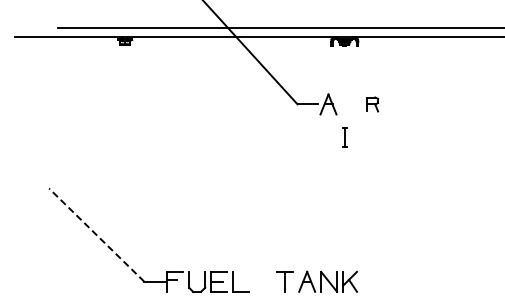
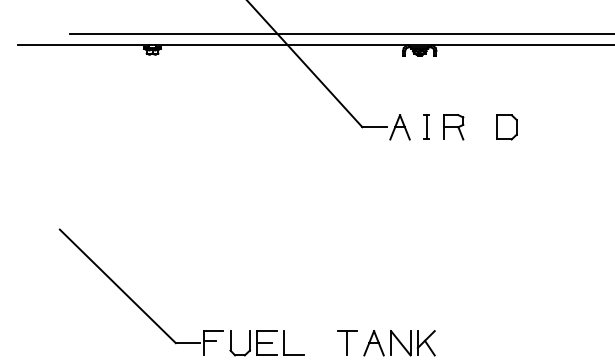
part: (372, 104) -> (453, 127), size x1.43
part: (416, 104) -> (507, 127), added
part: (344, 137) -> (425, 127), moved
line: (96, 235) -> (117, 286), dashed -> solid

